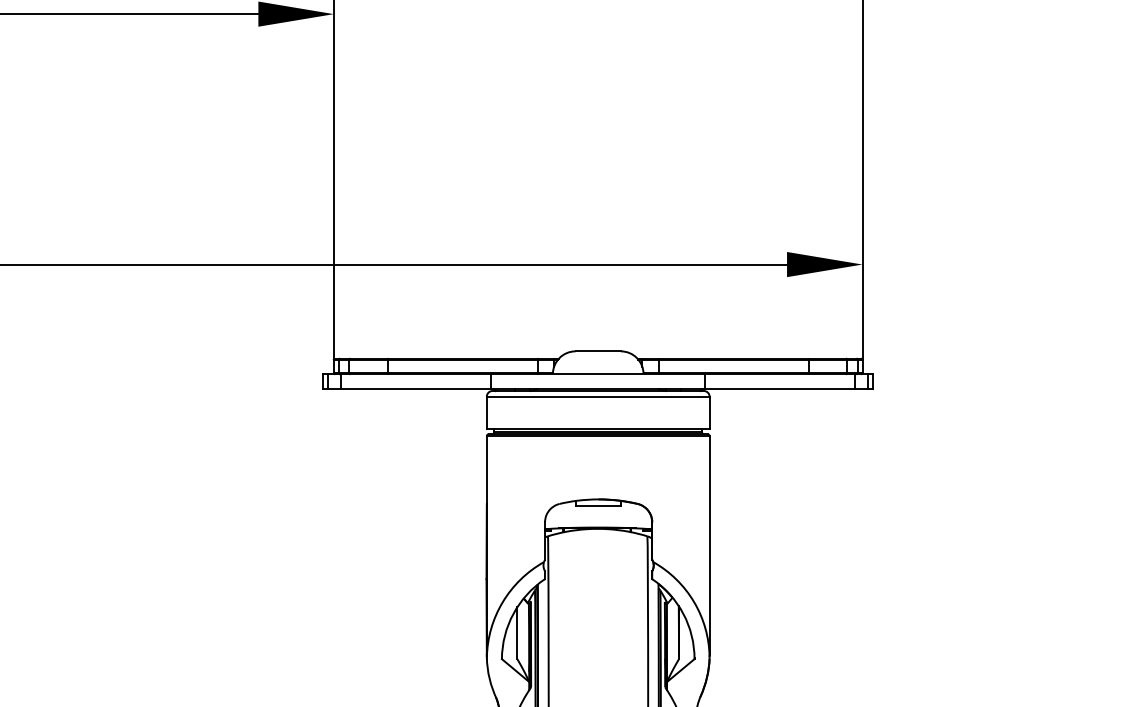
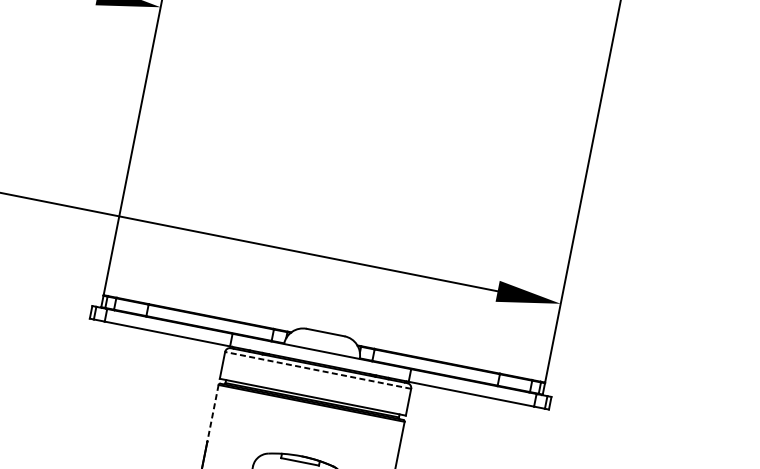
line: (597, 396) -> (317, 370), solid -> dashed
line: (486, 470) -> (212, 413), solid -> dashed

